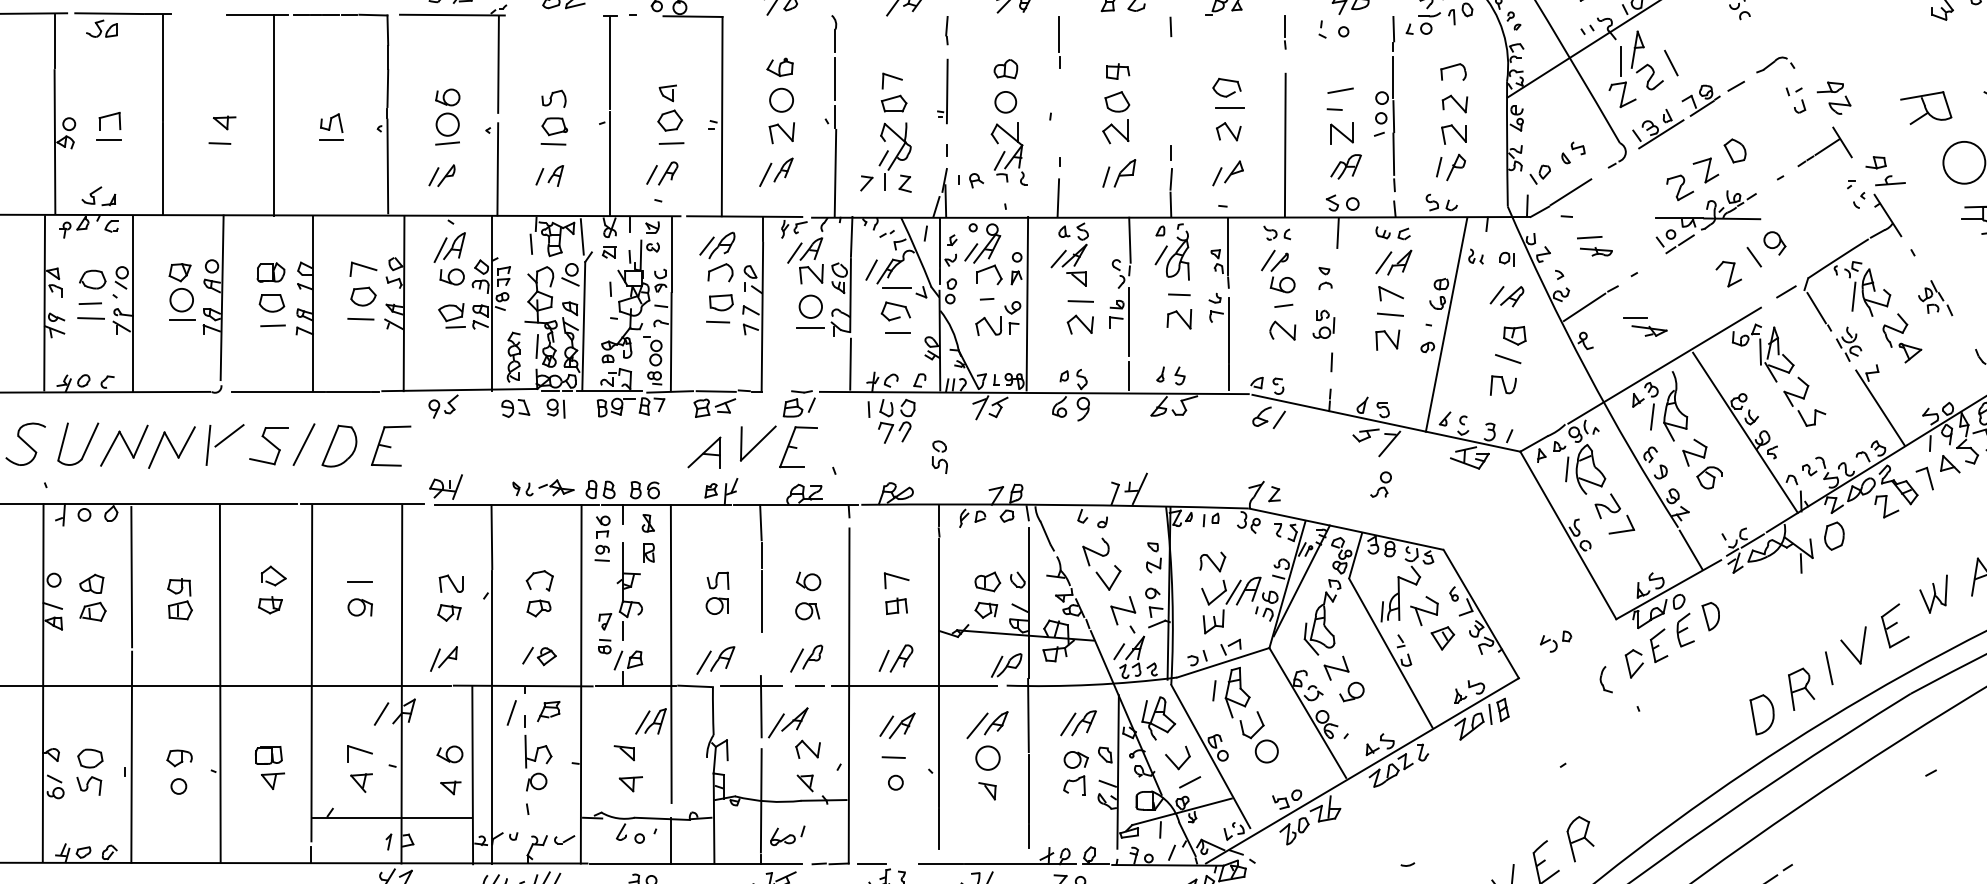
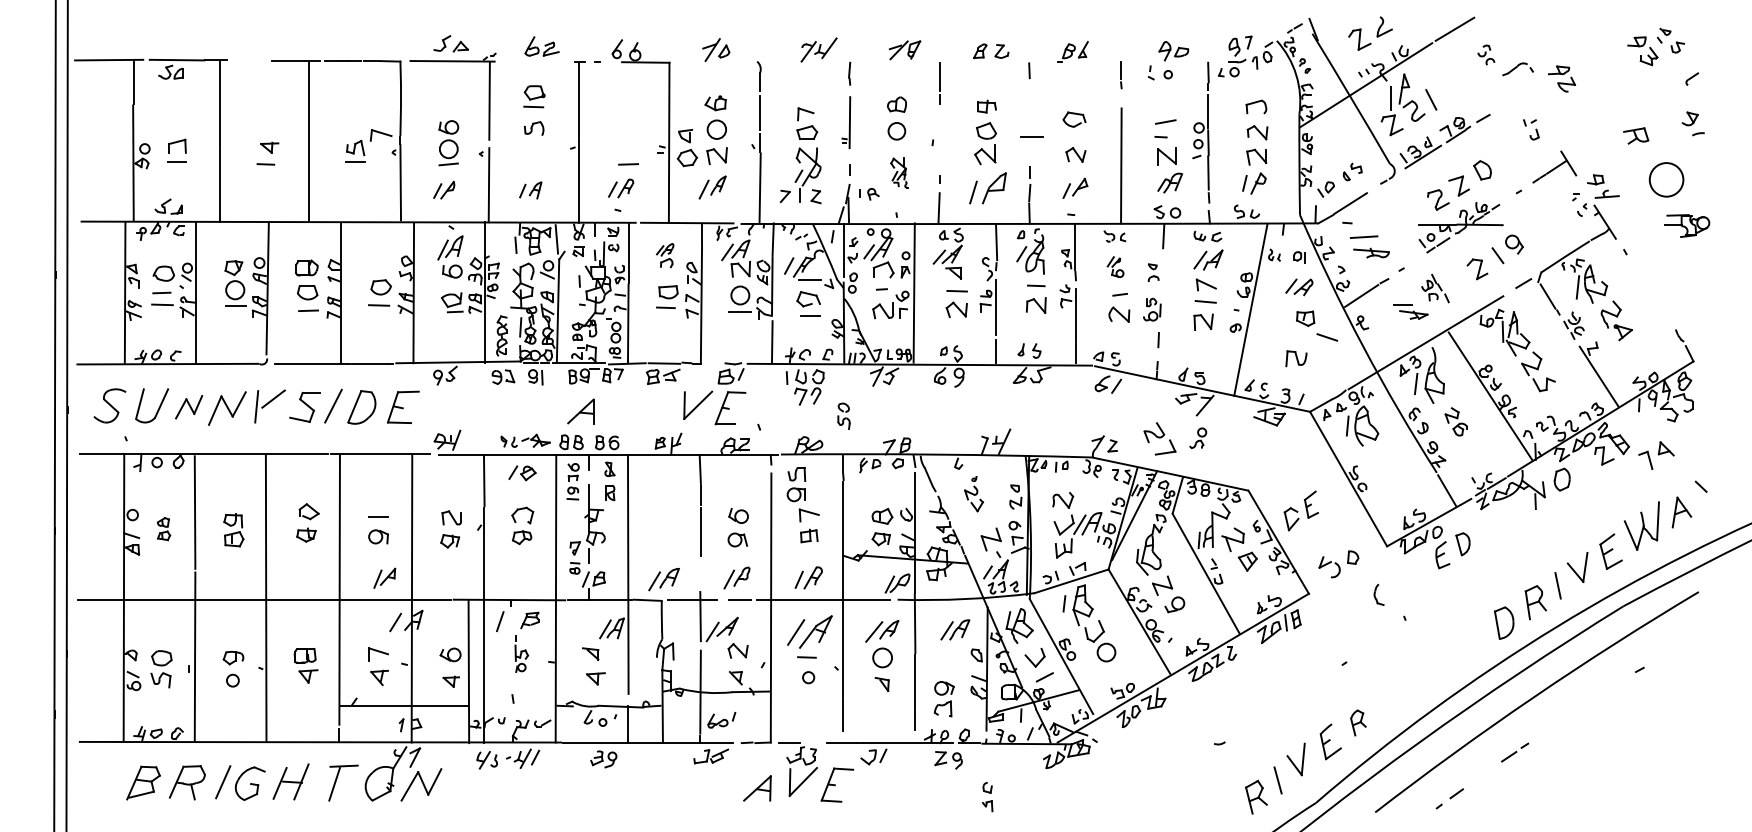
part: (1774, 65) -> (1517, 69), moved
part: (1833, 97) -> (1561, 78), moved
line: (1229, 107) -> (1031, 136), moved
part: (1926, 107) -> (1636, 135), size x0.6
part: (669, 108) -> (686, 148), moved
part: (554, 131) -> (534, 96), moved
part: (1009, 153) -> (899, 172), size x0.6
part: (1118, 173) -> (987, 188), size x1.4
part: (1594, 245) -> (1369, 246), size x1.4
part: (716, 256) -> (664, 255), size x0.6
part: (362, 269) -> (380, 135), moved
part: (1278, 270) -> (1115, 266), size x0.6
part: (1935, 298) -> (1435, 288), moved
line: (1508, 359) -> (1327, 337), moved
part: (123, 446) -> (188, 407), size x0.7
part: (703, 452) -> (580, 411), moved
part: (1702, 463) -> (1456, 421), size x0.7
part: (1938, 472) -> (1656, 455), moved
part: (1614, 513) -> (1159, 438), moved
part: (1101, 553) -> (973, 493), size x0.6
part: (717, 593) -> (796, 484), moved
part: (1933, 594) -> (1641, 526), size x1.6
part: (92, 596) -> (163, 528), size x0.6
part: (1555, 641) -> (1338, 564), size x1.6
part: (1645, 653) -> (1300, 510), moved
part: (539, 656) -> (522, 473), moved
part: (443, 657) -> (384, 577), moved
part: (896, 725) -> (809, 631), size x1.6
part: (538, 752) -> (521, 653), size x0.6
part: (1075, 773) -> (943, 699), moved
part: (1580, 838) -> (1358, 722), size x0.7

